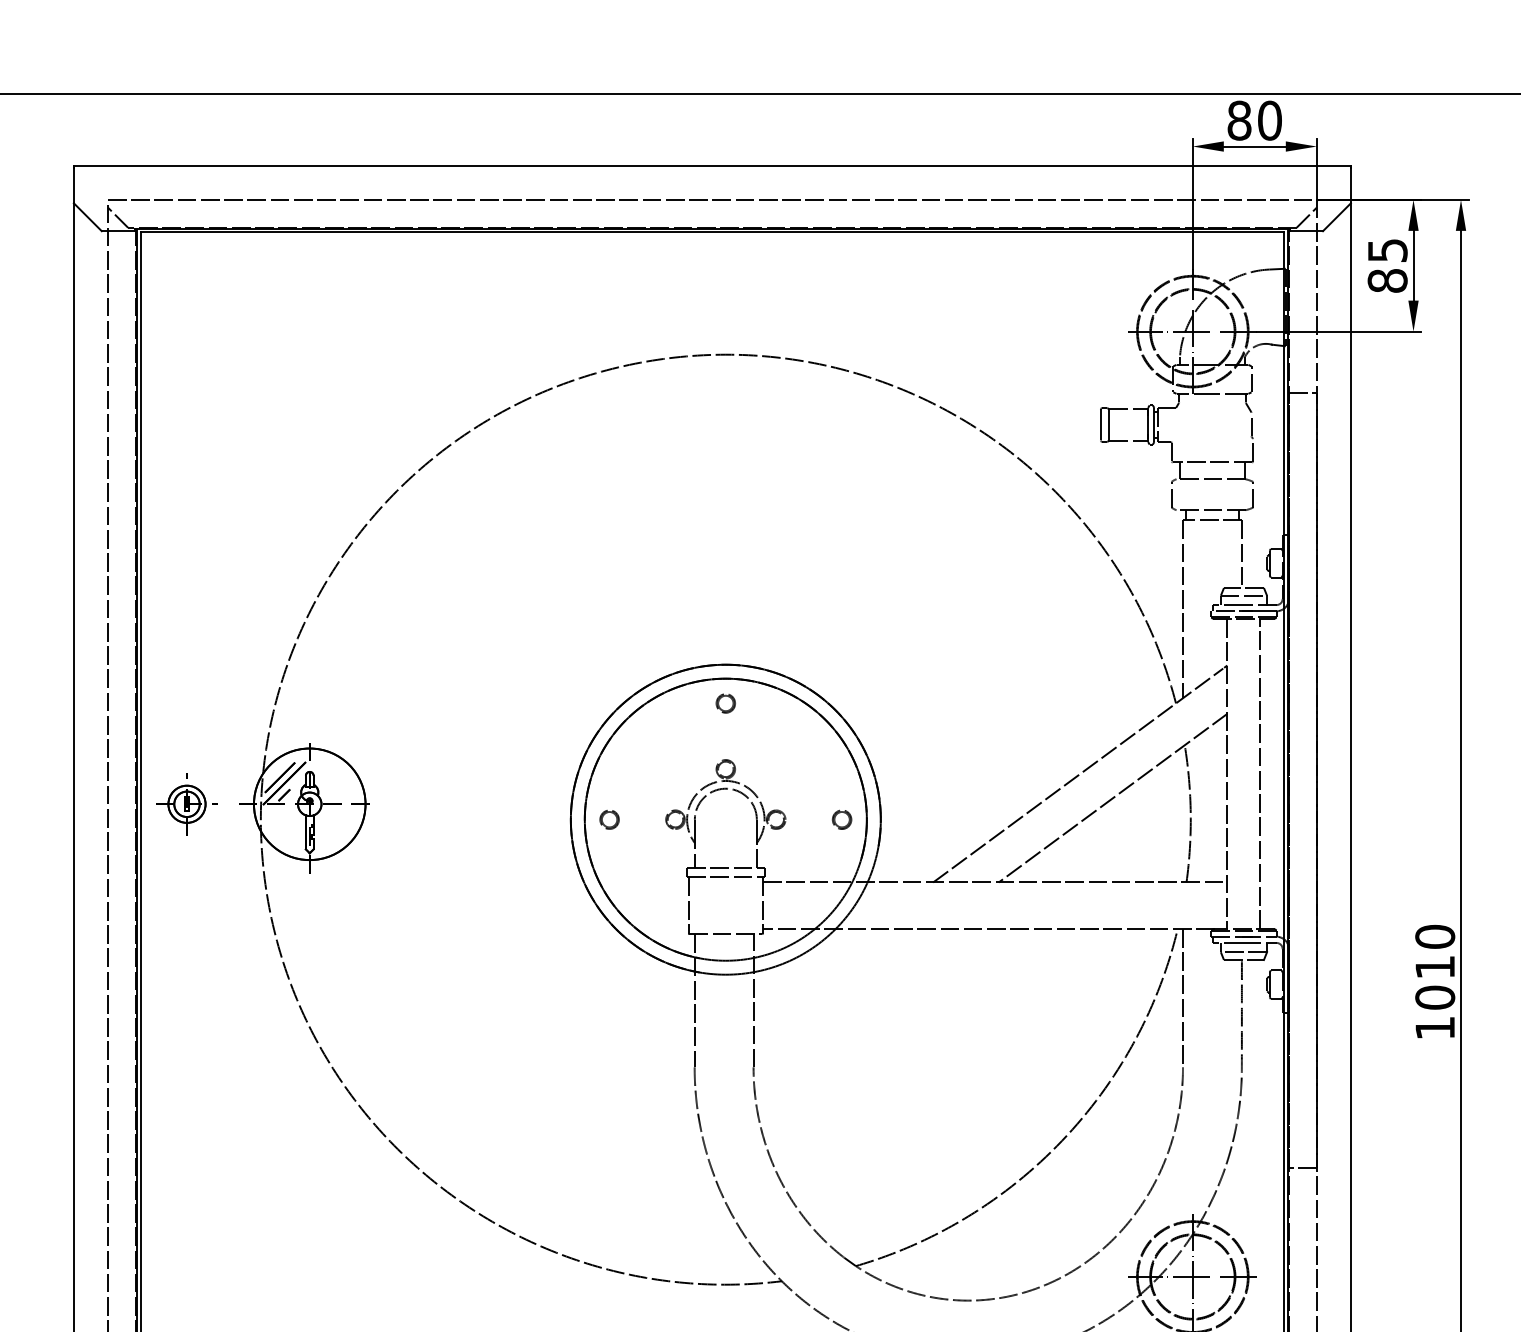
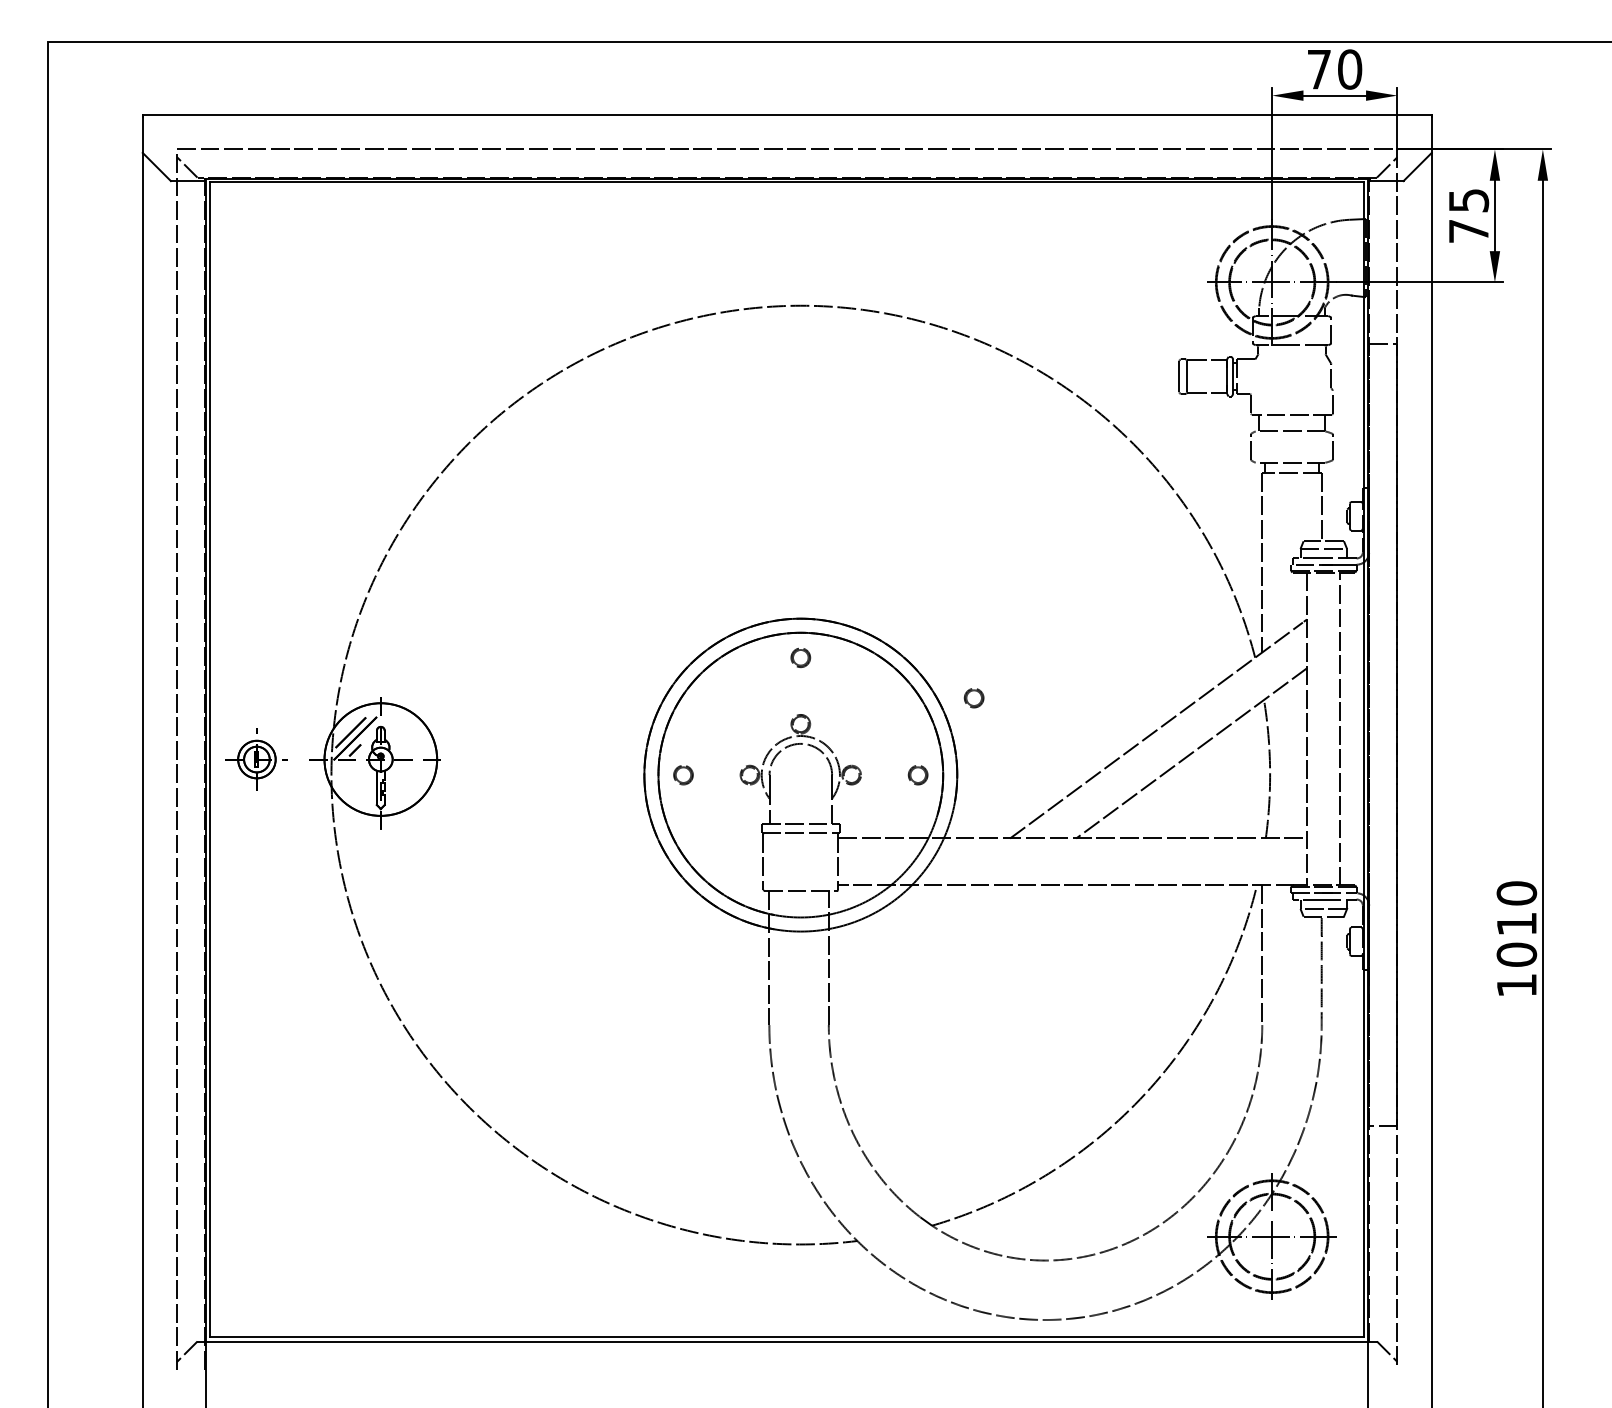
text: (1239, 120) -> (1319, 69), 80 -> 70
text: (1387, 281) -> (1468, 231), 85 -> 75
part: (896, 743) -> (973, 698), added

